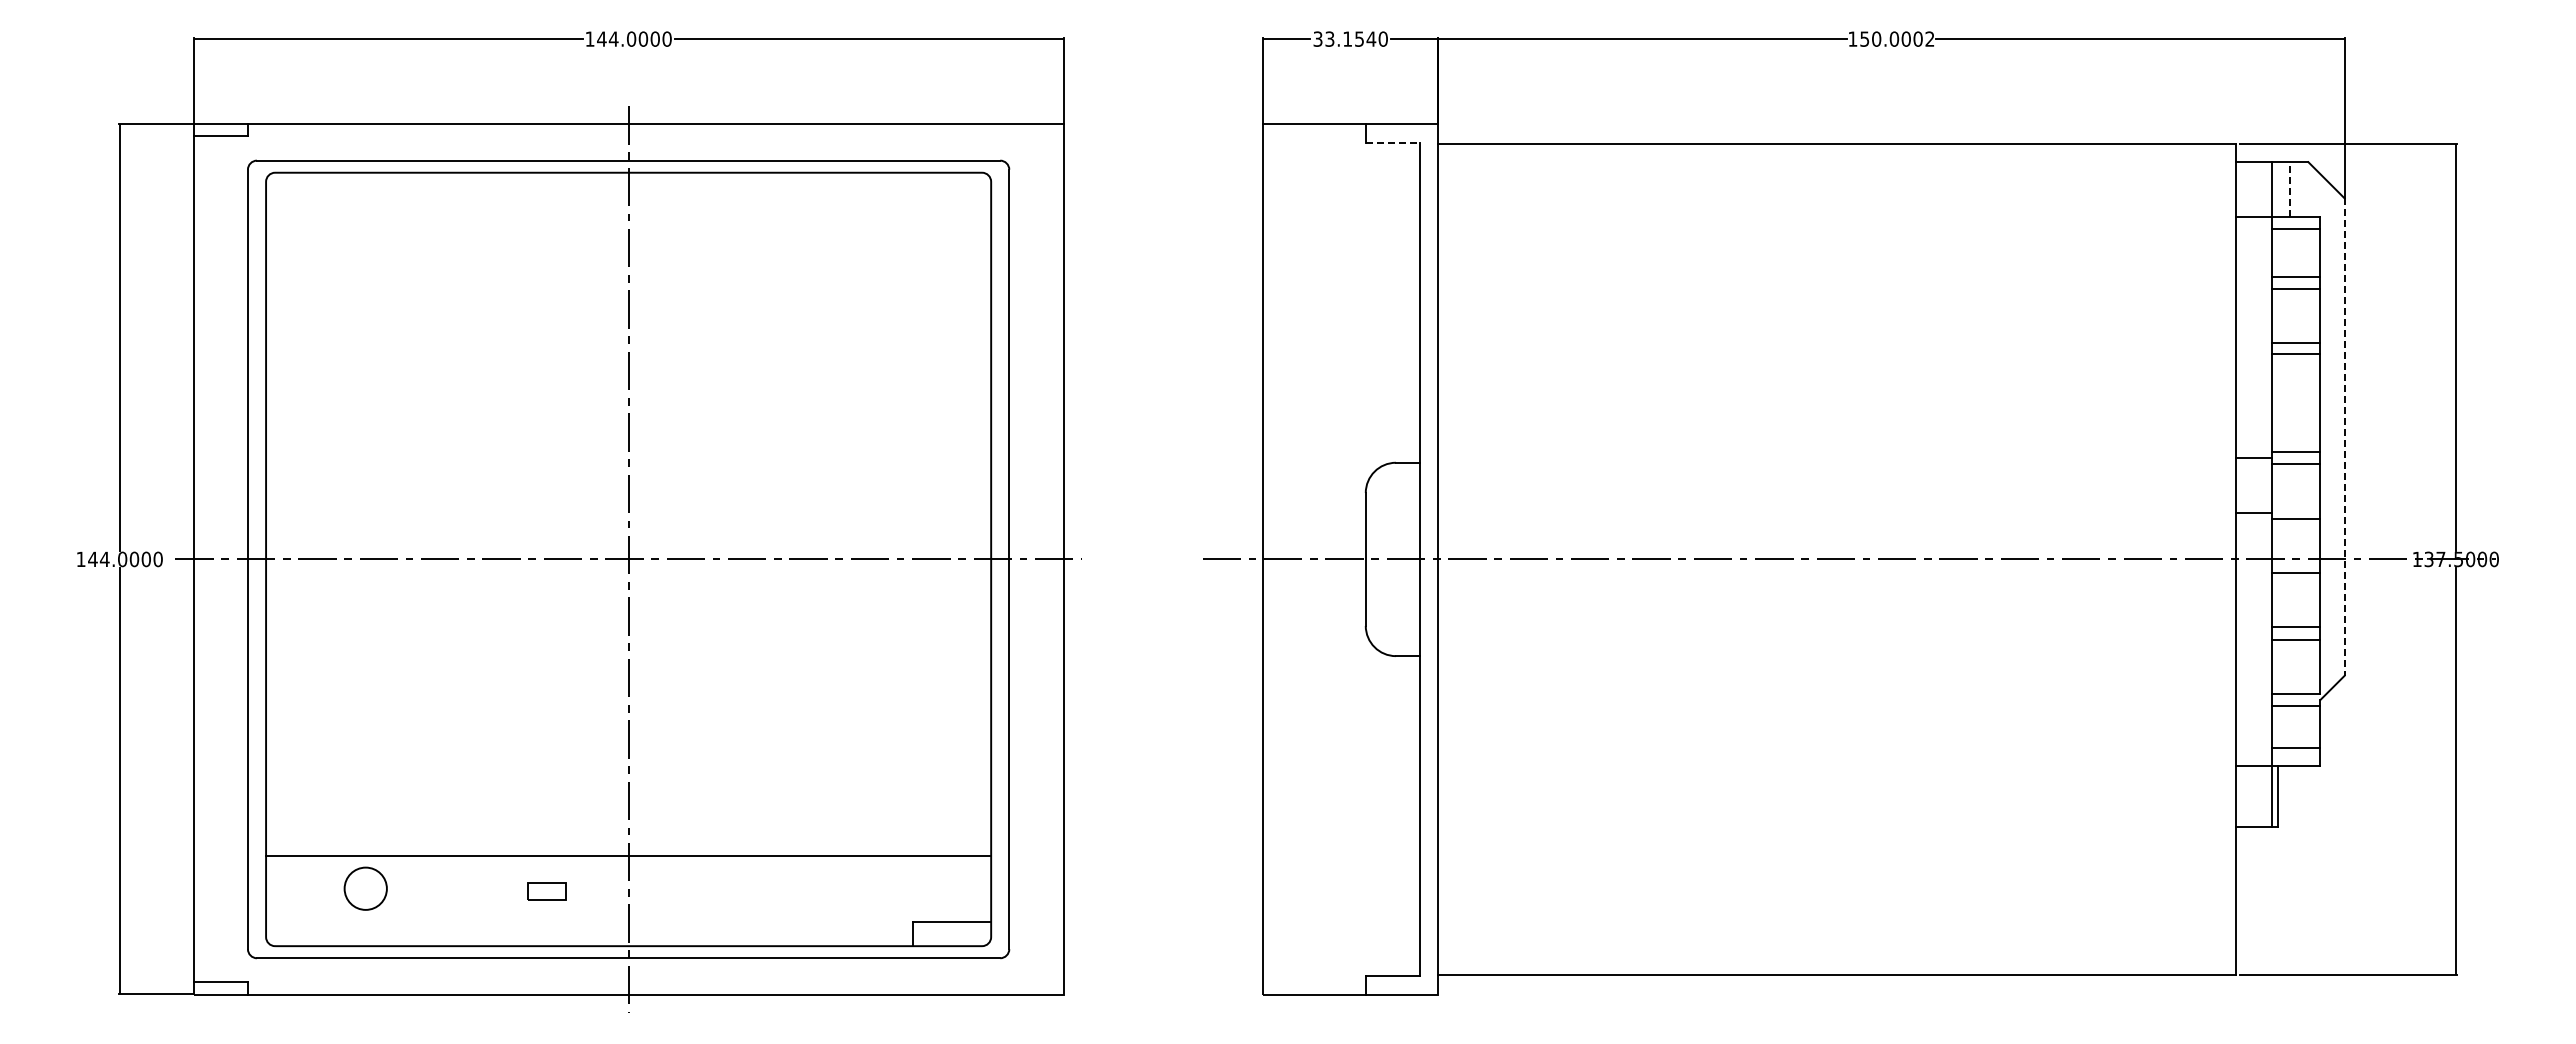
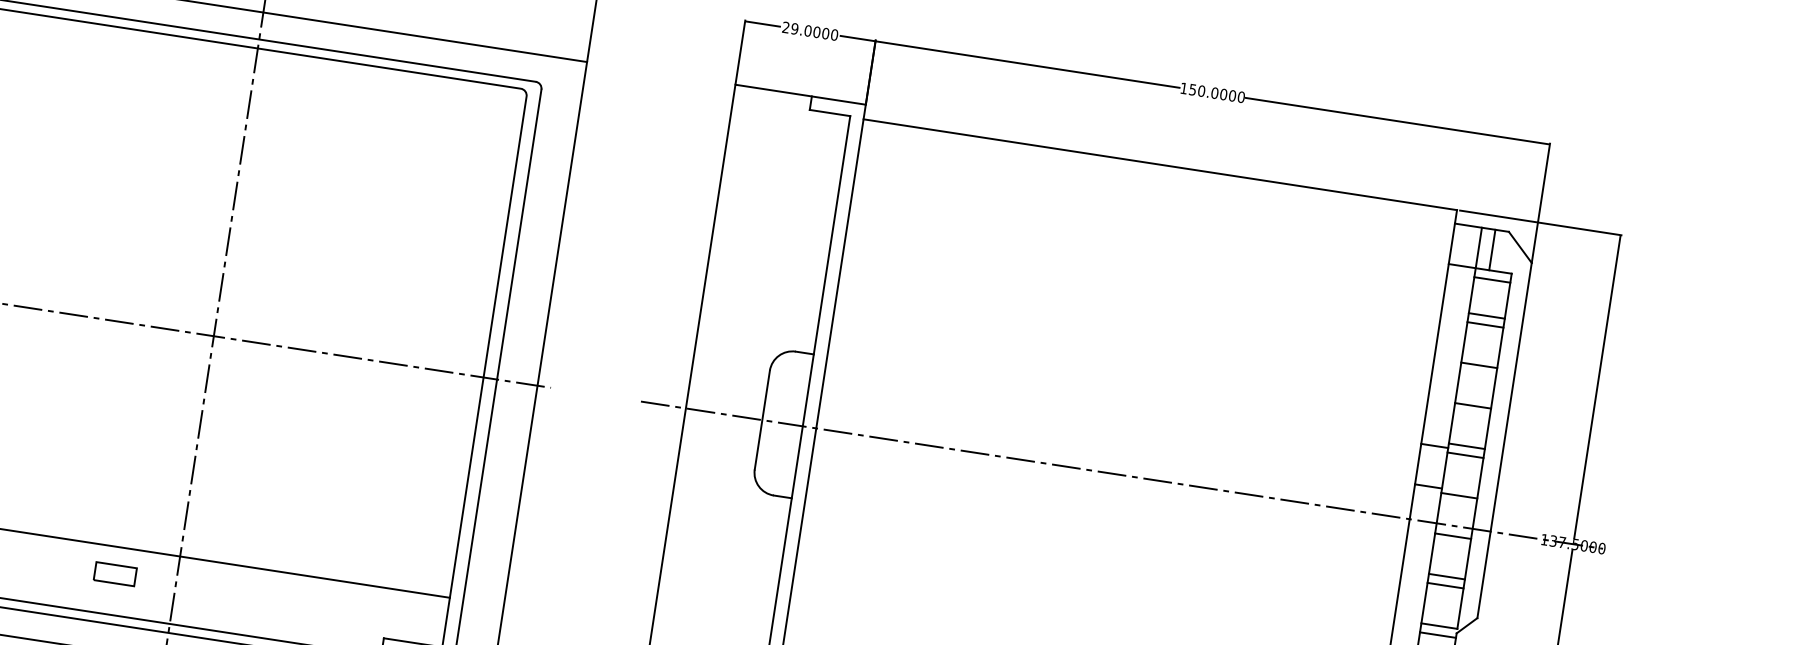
text: (1344, 38) -> (805, 30), 33.1540 -> 29.0000
text: (1929, 38) -> (1241, 96), 150.0002 -> 150.0000
line: (1393, 142) -> (830, 113), dashed -> solid
line: (2290, 188) -> (1492, 249), dashed -> solid
line: (2296, 353) -> (1473, 405), moved
line: (2344, 437) -> (1504, 440), dashed -> solid
part: (546, 891) -> (114, 573), size x1.43

